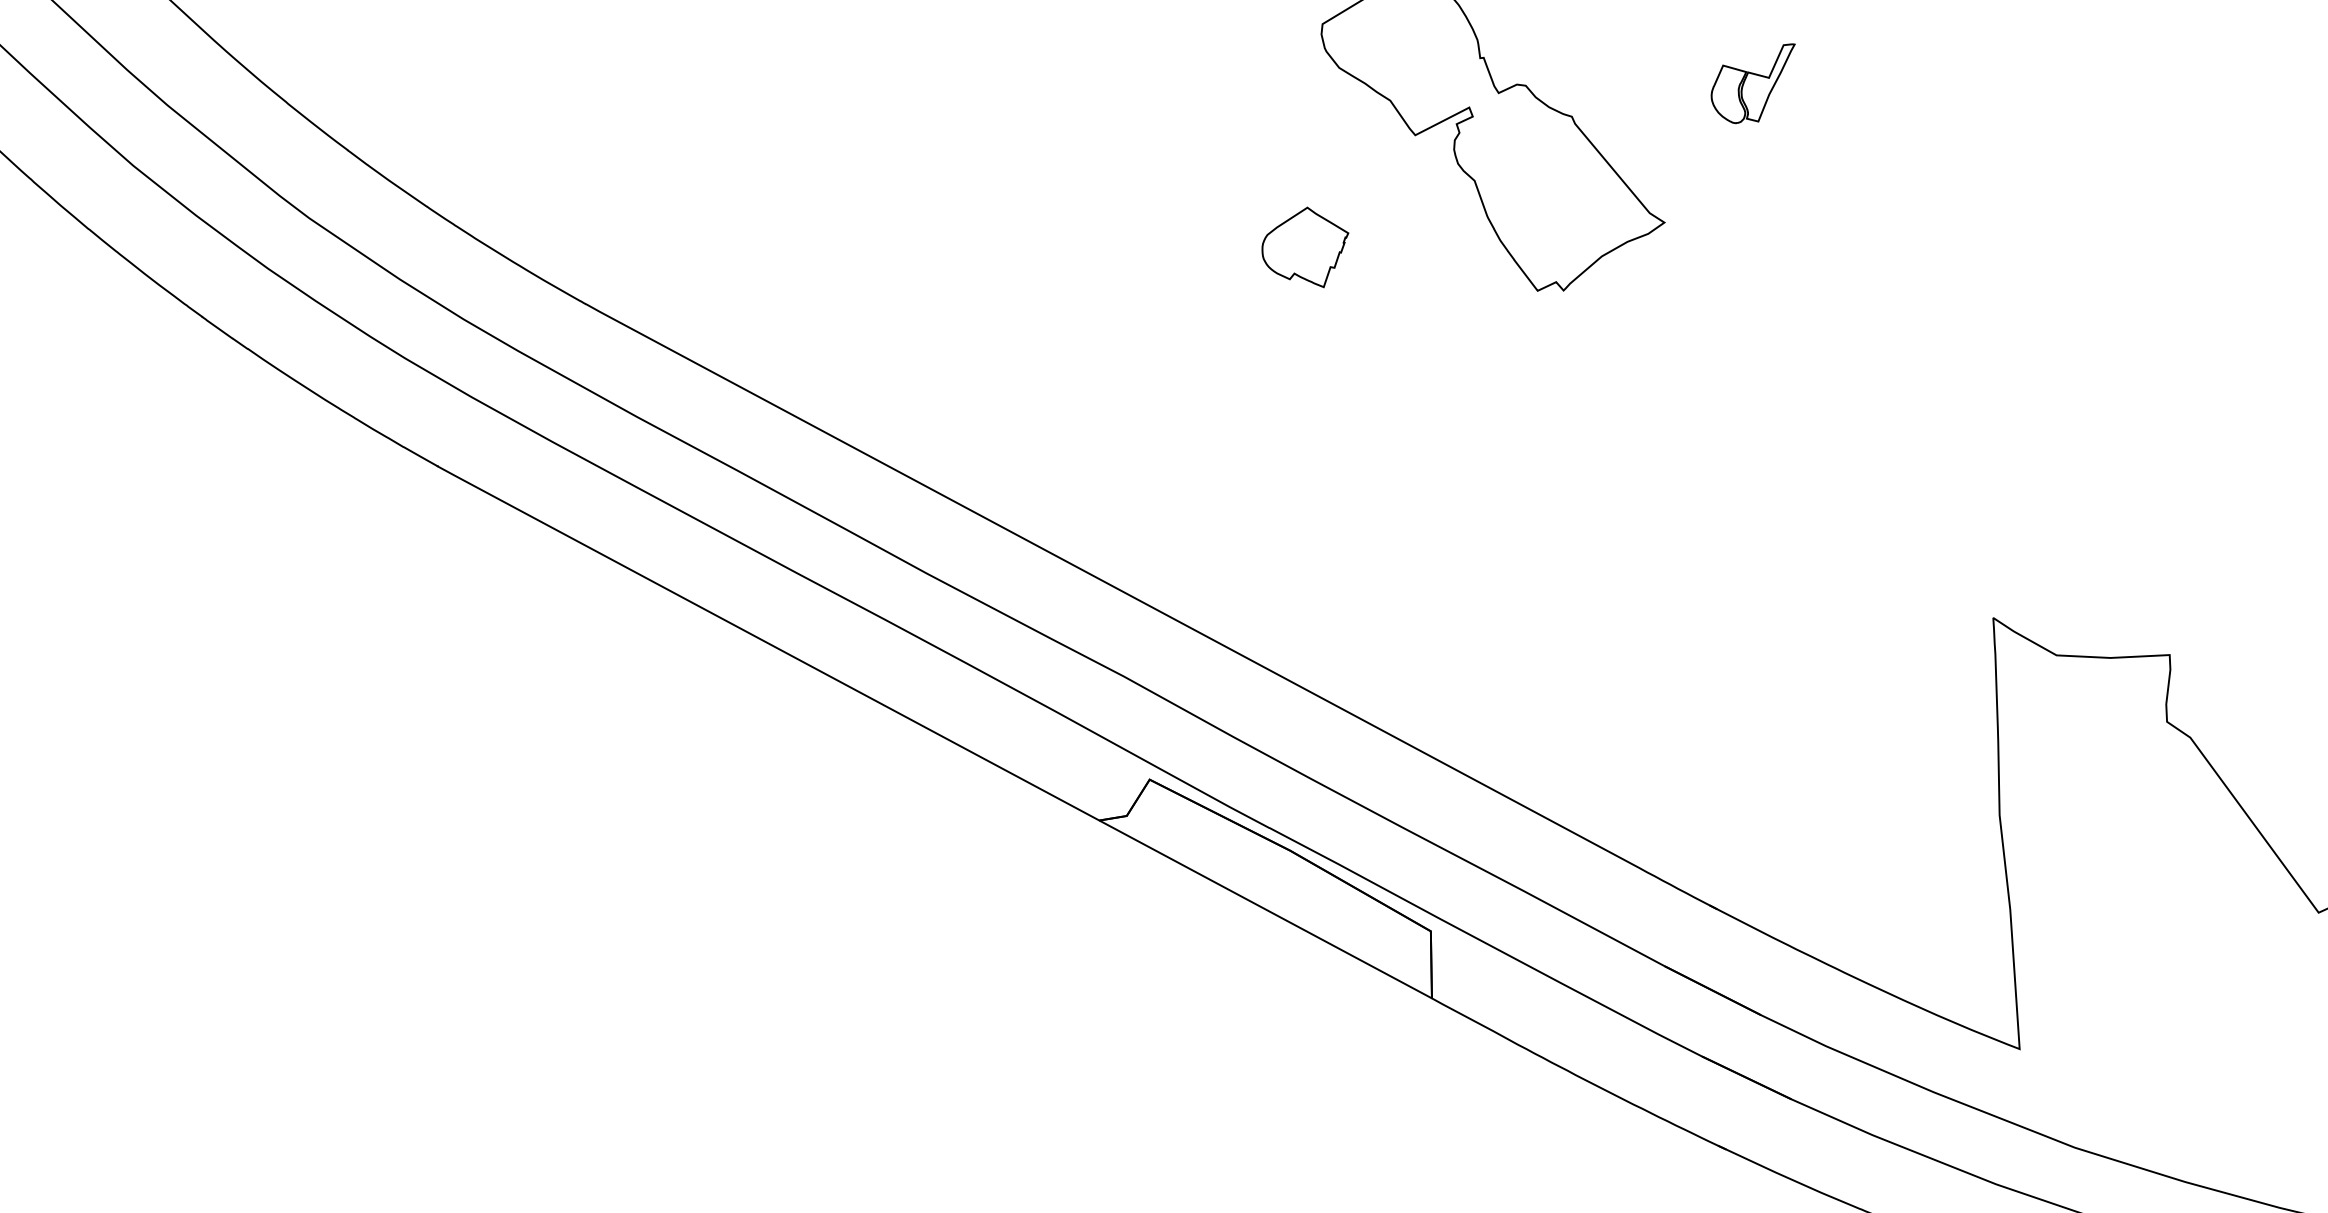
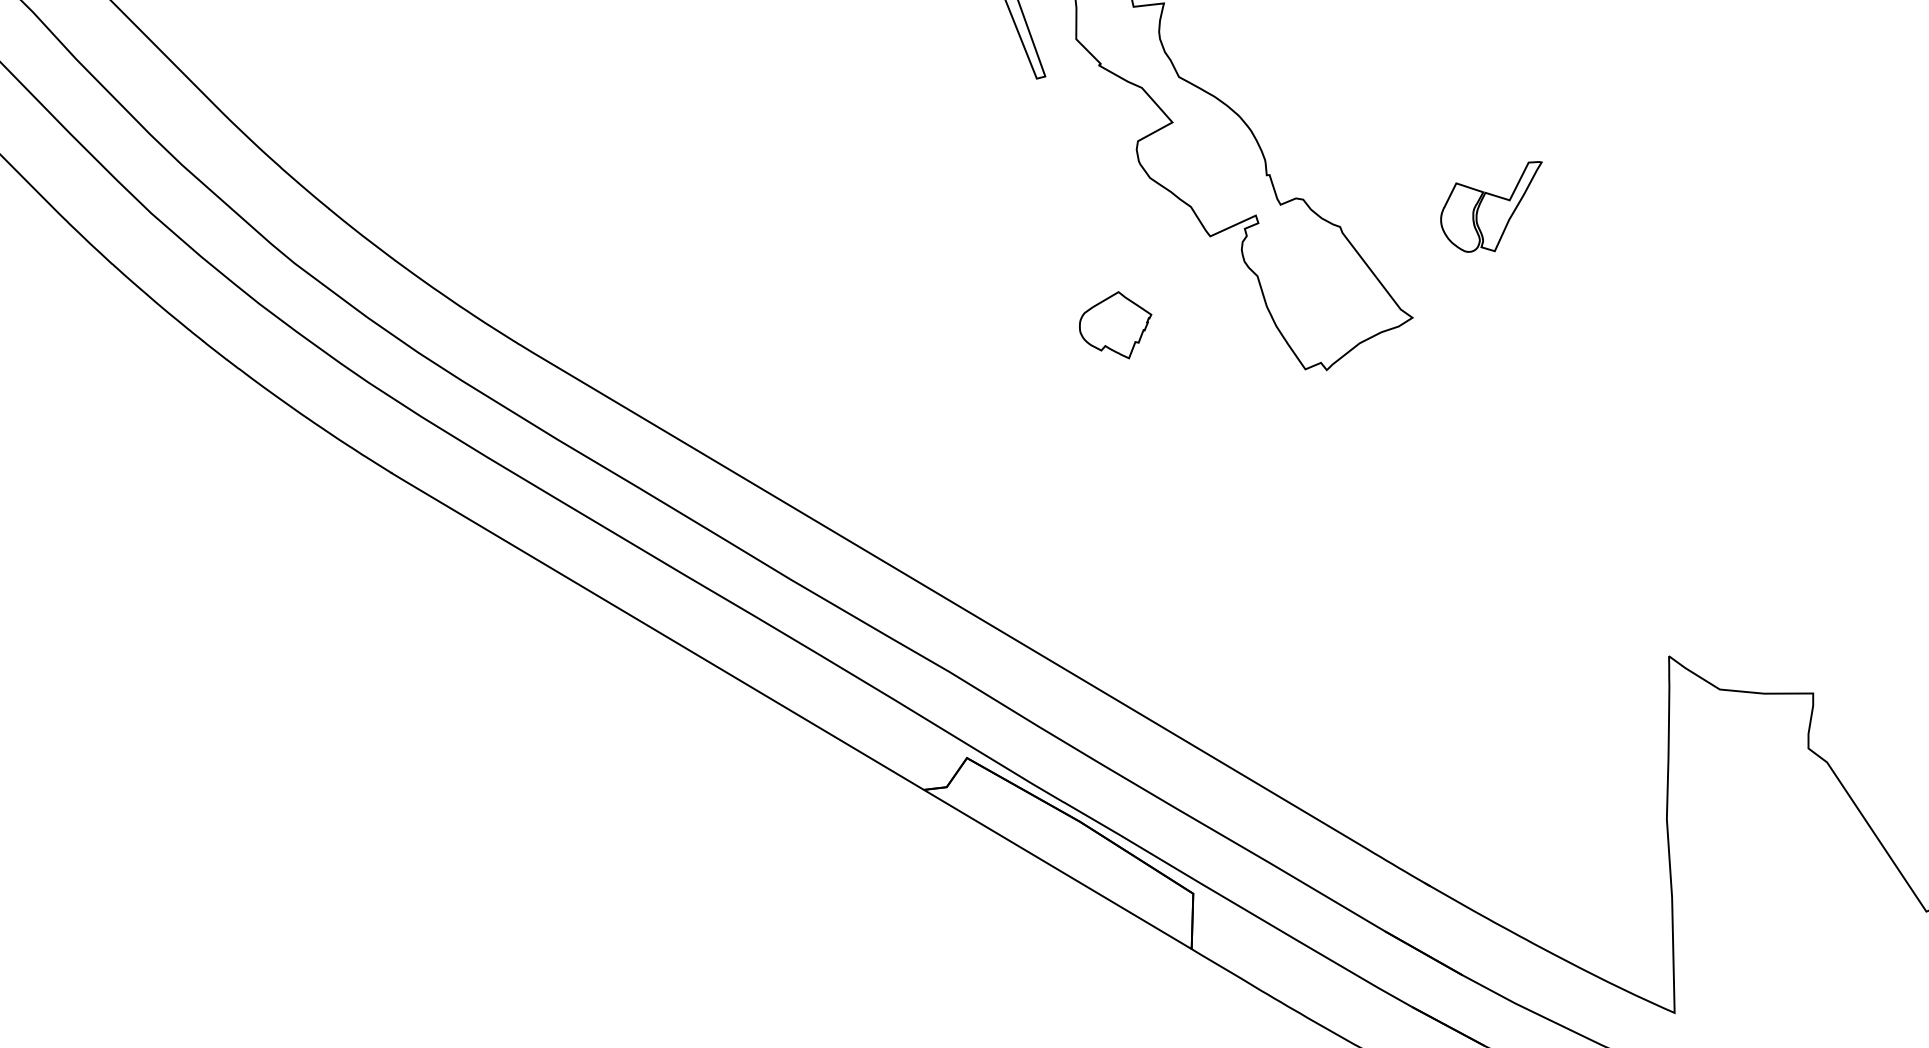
part: (1753, 83) -> (1491, 206), size x1.43

